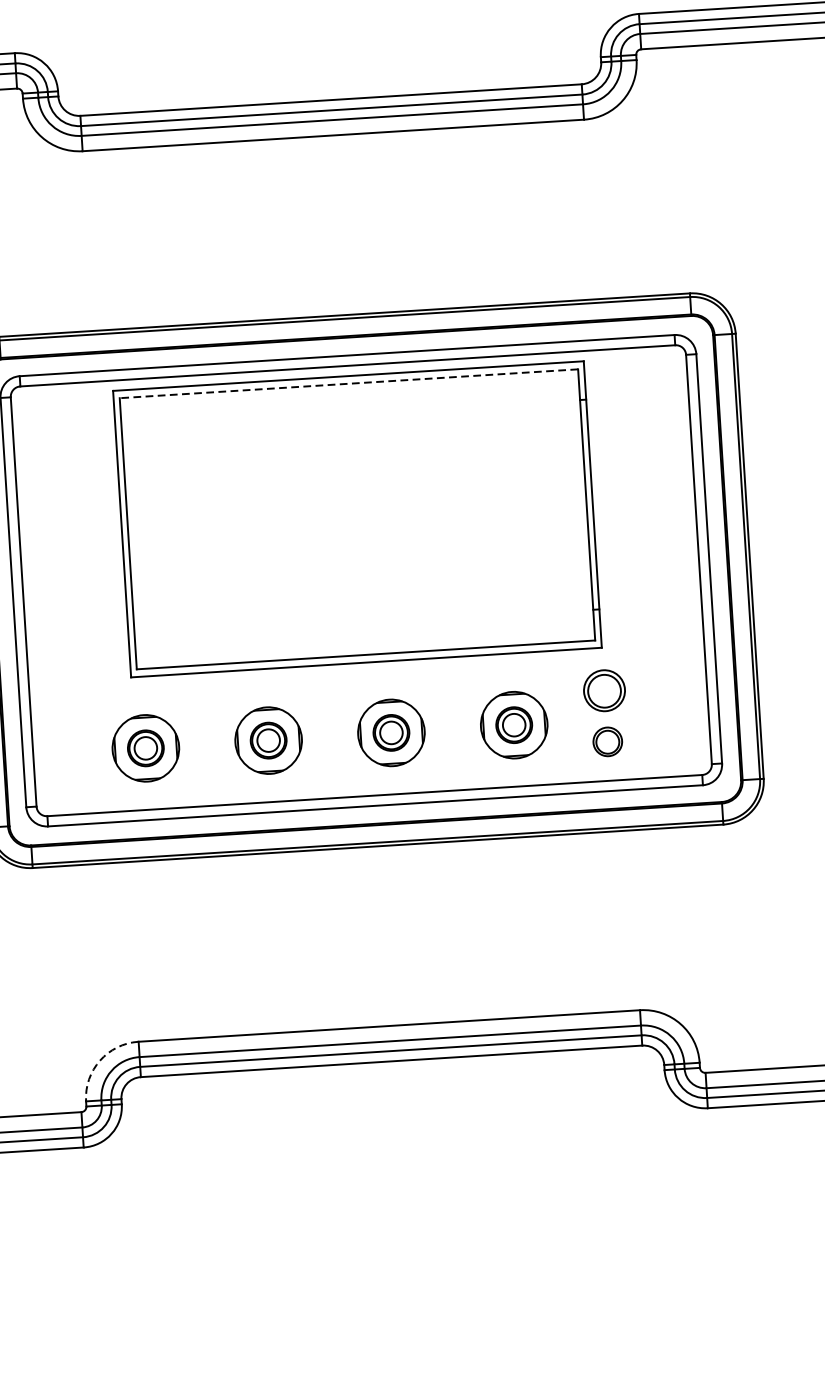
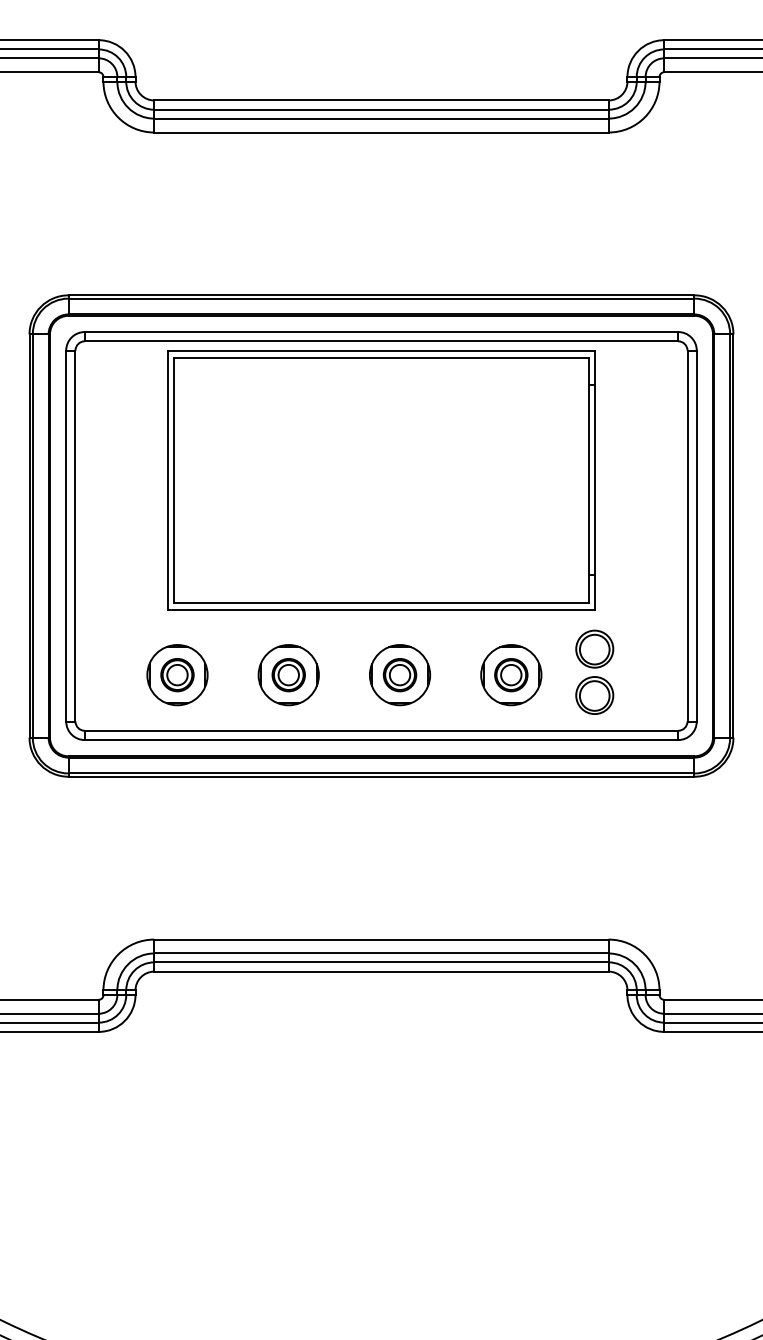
line: (348, 383) -> (381, 357), dashed -> solid
part: (607, 741) -> (594, 695), size x1.43
arc: (100, 1060) -> (118, 954), dashed -> solid

